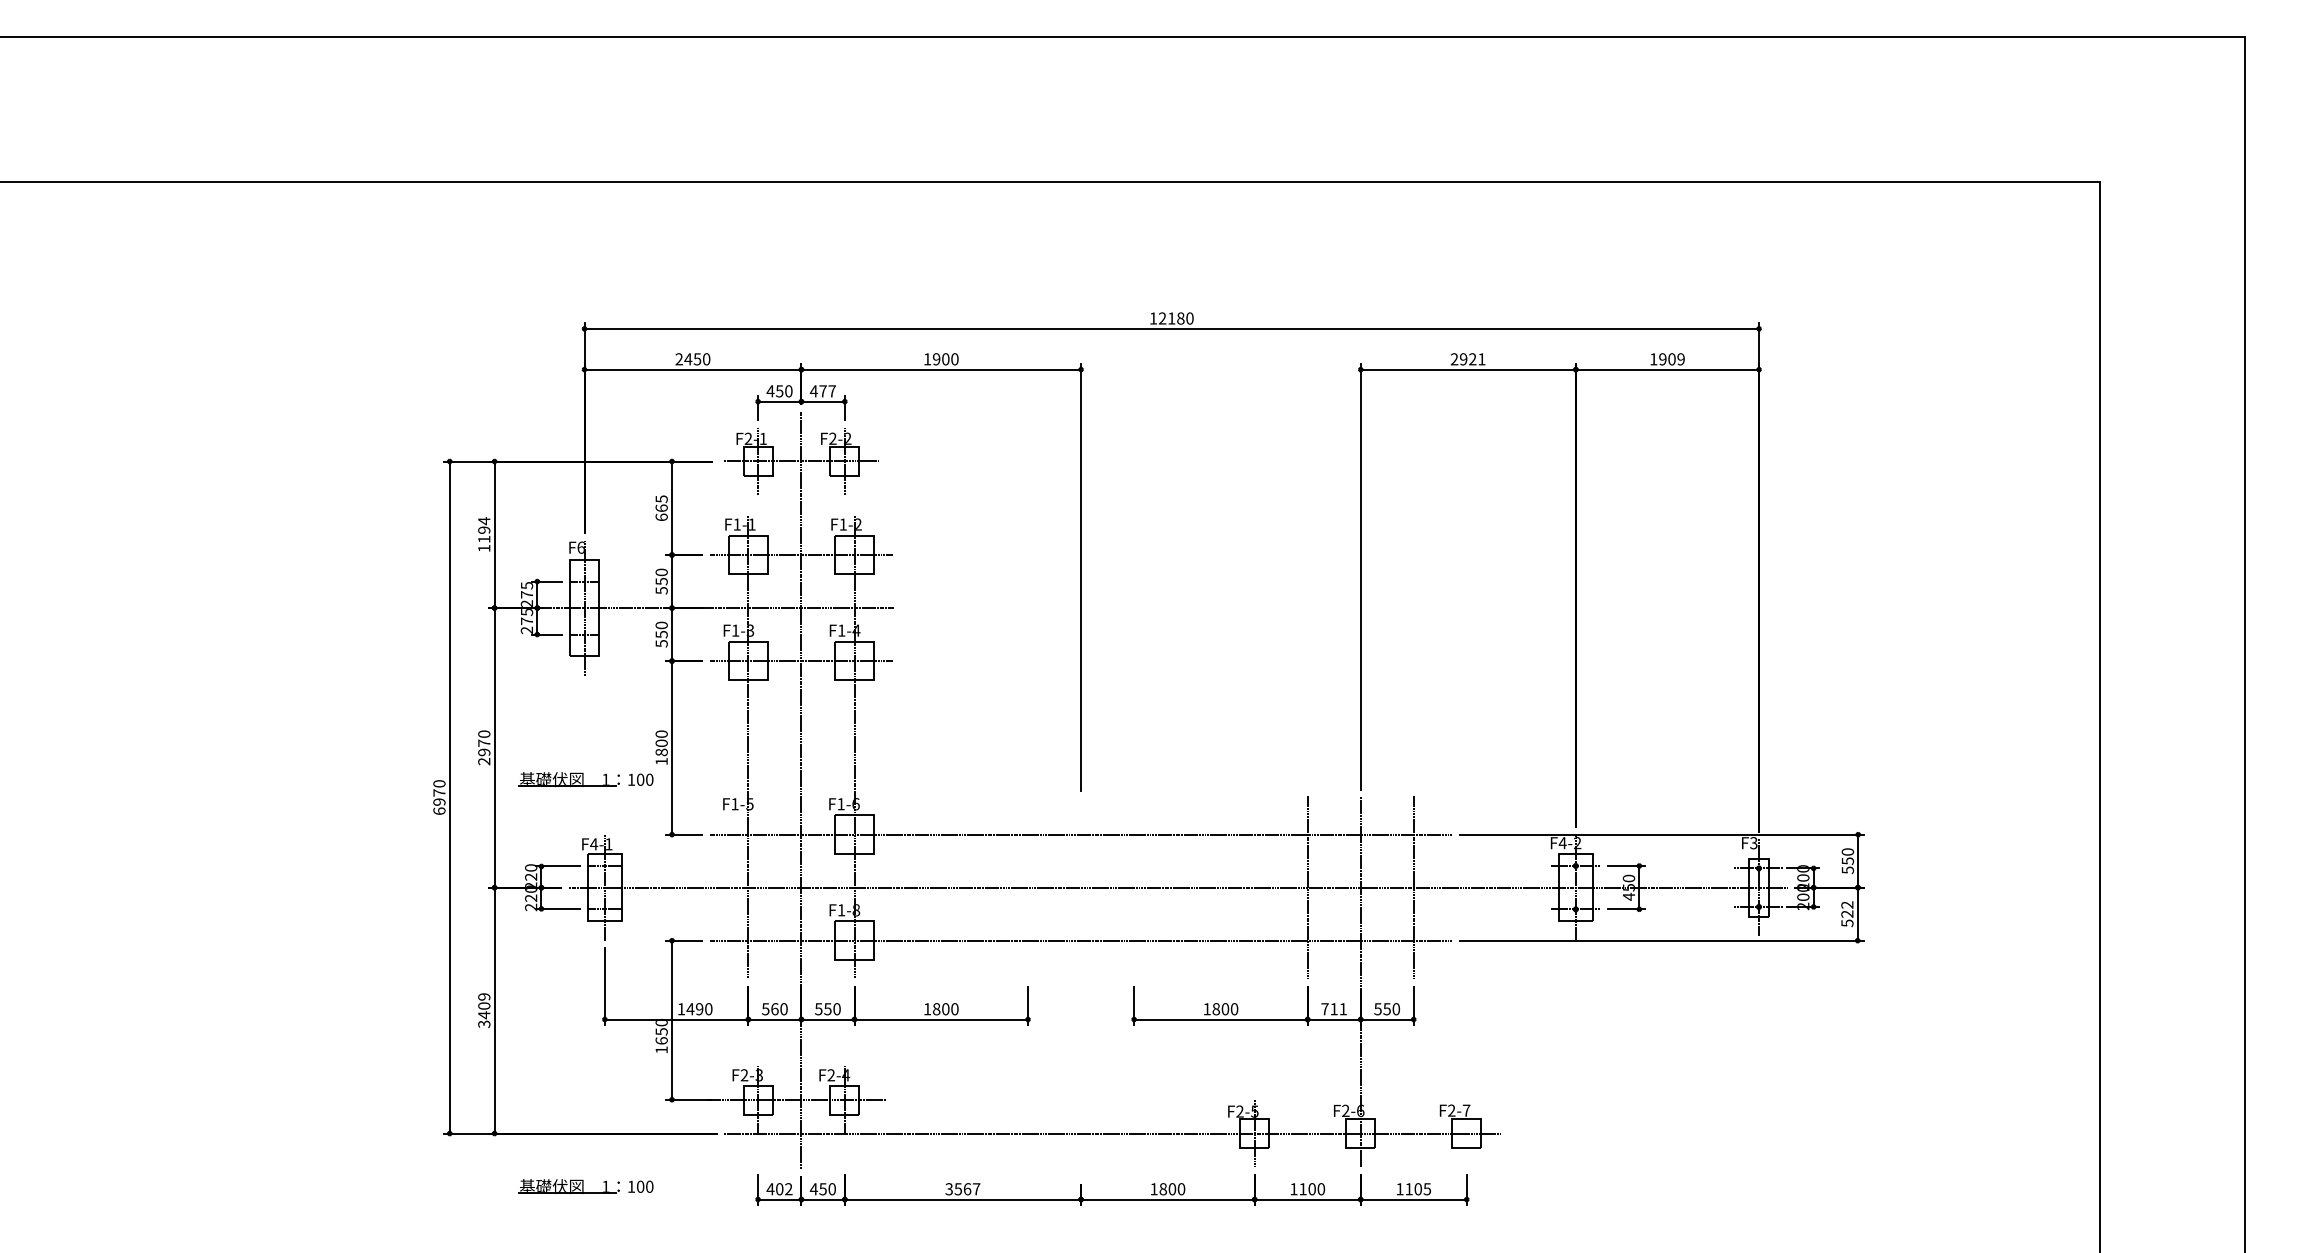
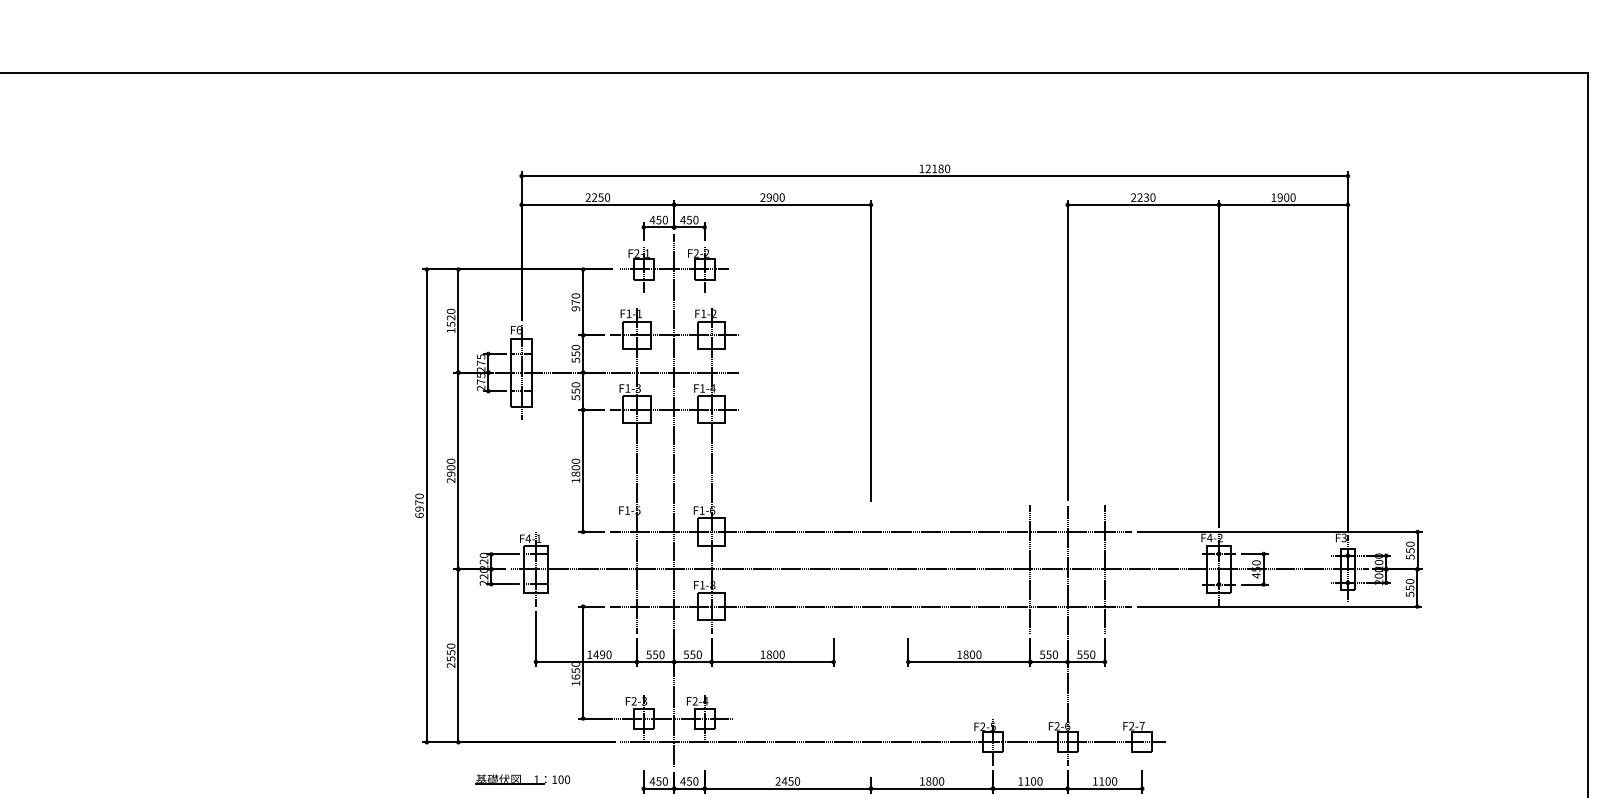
text: (688, 359) -> (594, 197), 2450 -> 2250
text: (927, 359) -> (762, 197), 1900 -> 2900
text: (1472, 359) -> (1146, 197), 2921 -> 2230
text: (1680, 359) -> (1292, 197), 1909 -> 1900
text: (827, 391) -> (692, 220), 477 -> 450
text: (661, 508) -> (575, 302), 665 -> 970
text: (484, 530) -> (451, 318), 1194 -> 1520
text: (484, 742) -> (451, 467), 2970 -> 2900
part: (585, 779) -> (522, 493), removed
text: (1847, 909) -> (1410, 584), 522 -> 550
text: (774, 1009) -> (655, 655), 560 -> 550
text: (1333, 1009) -> (1048, 655), 711 -> 550
text: (484, 1010) -> (451, 655), 3409 -> 2550
text: (783, 1189) -> (661, 781), 402 -> 450
text: (962, 1189) -> (787, 781), 3567 -> 2450
text: (1427, 1189) -> (1114, 781), 1105 -> 1100

